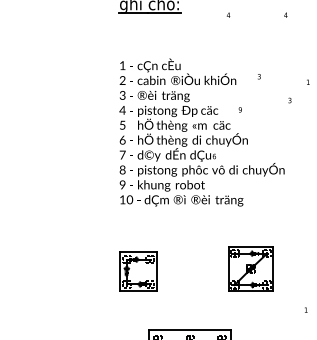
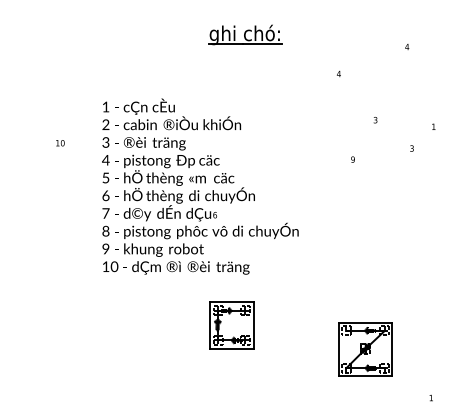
text: (228, 14) -> (338, 73), moved
text: (202, 132) -> (200, 186), moved
part: (138, 271) -> (231, 325), moved

